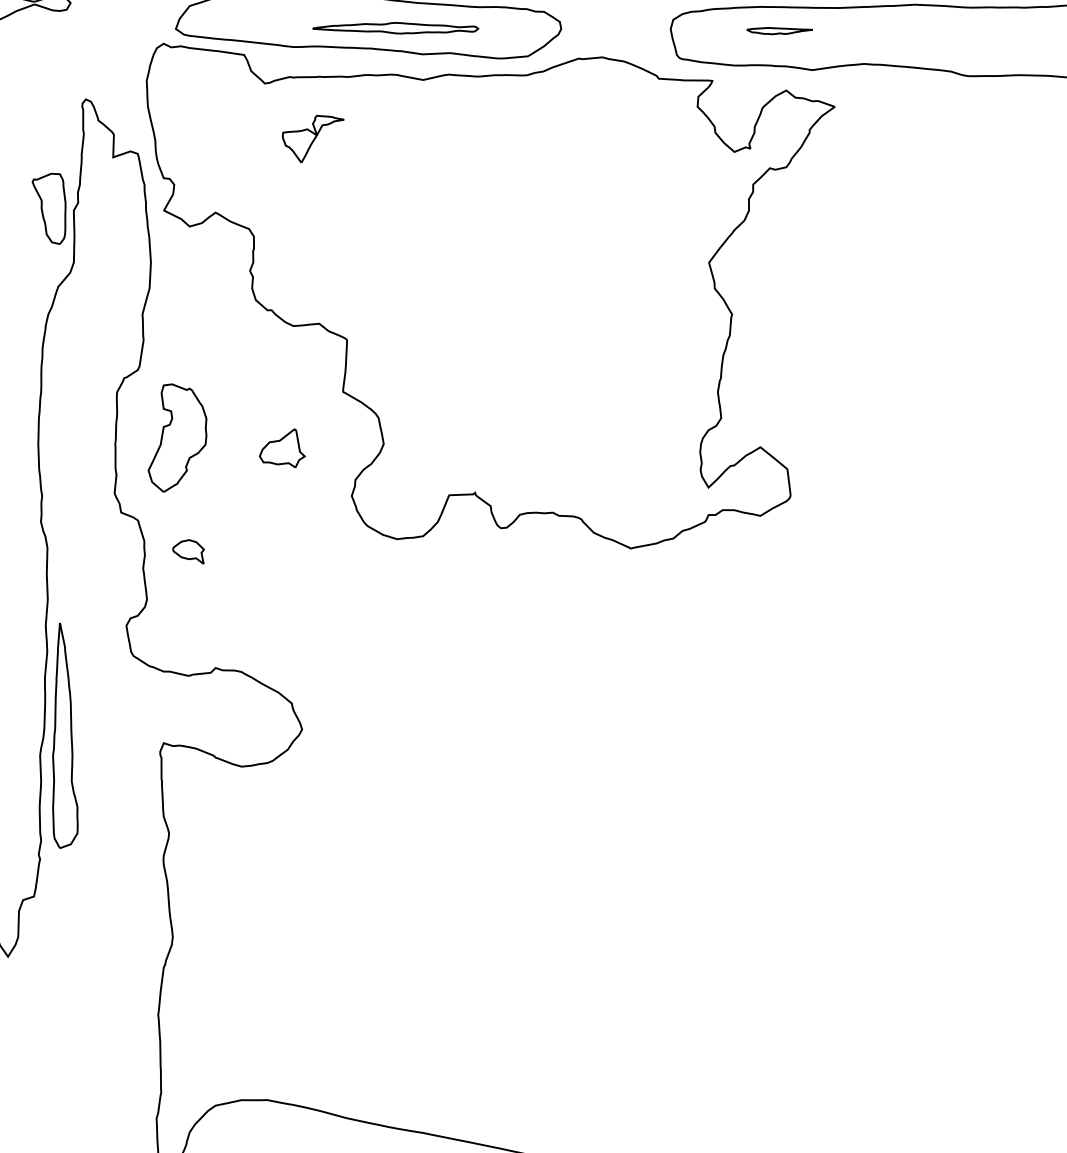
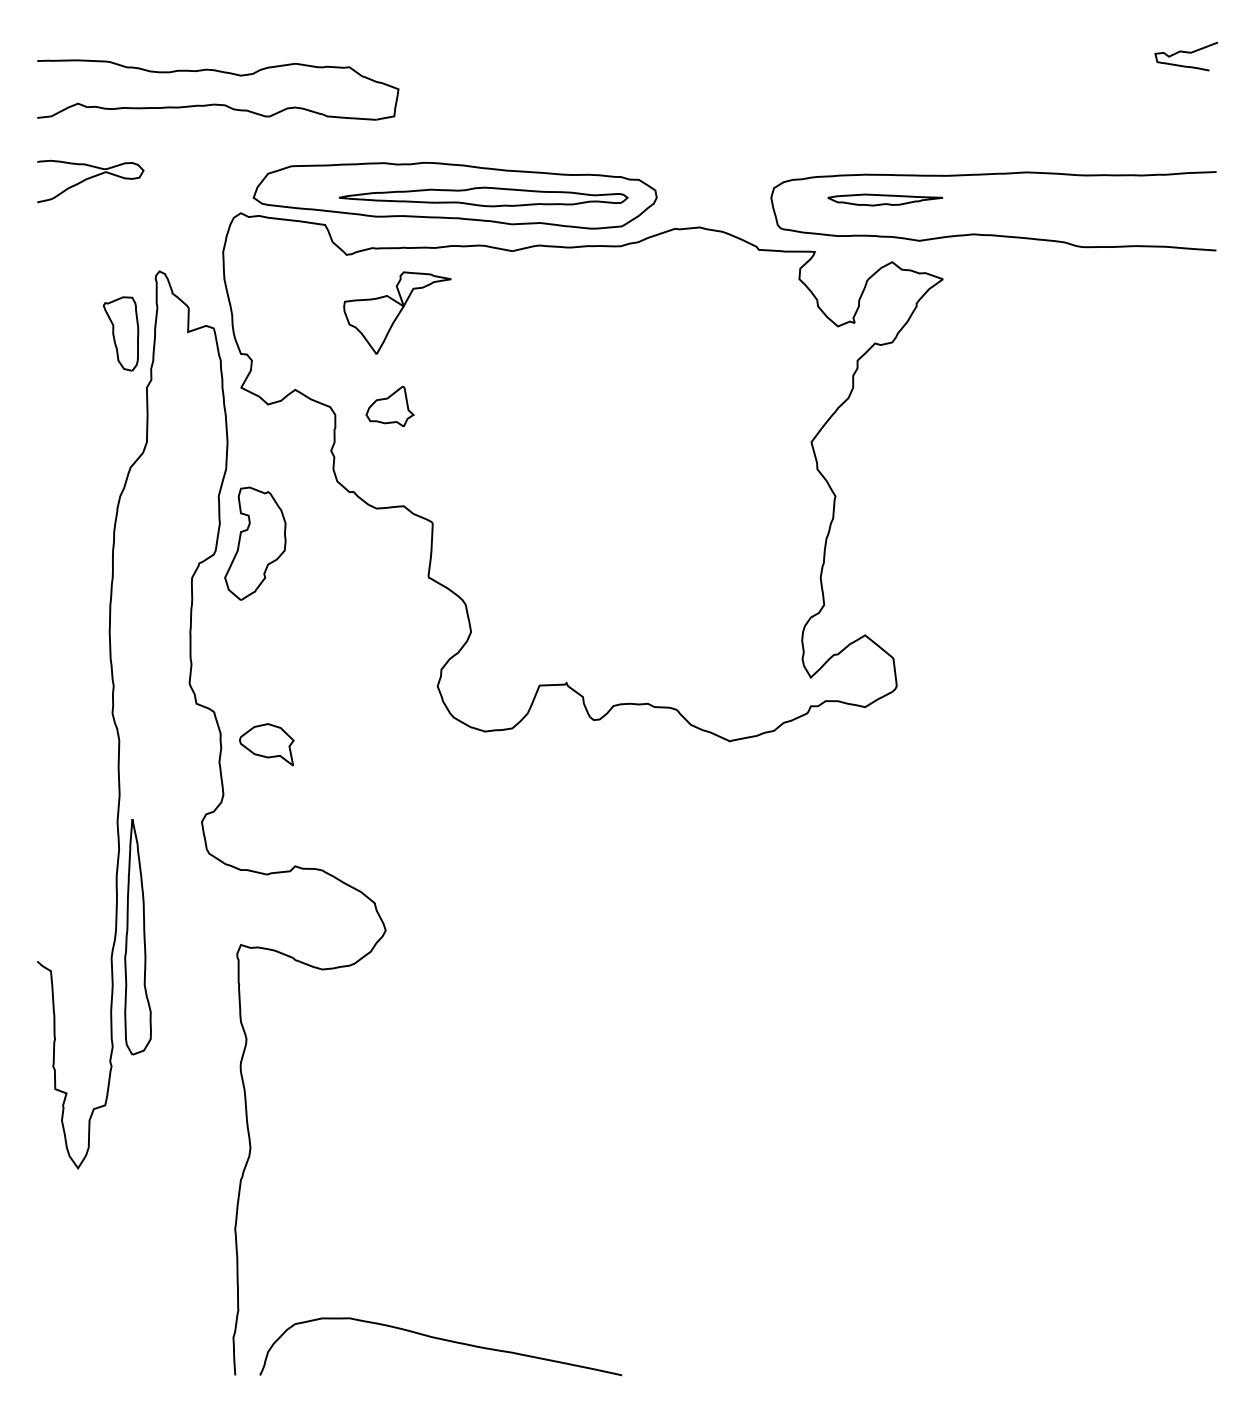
part: (395, 27) -> (483, 196), size x1.67
part: (779, 30) -> (885, 199), size x1.67
part: (313, 138) -> (397, 312), size x1.67
part: (48, 208) -> (120, 333), moved
part: (177, 437) -> (255, 543), moved
part: (281, 448) -> (389, 406), moved
part: (188, 551) -> (266, 744), size x1.67

